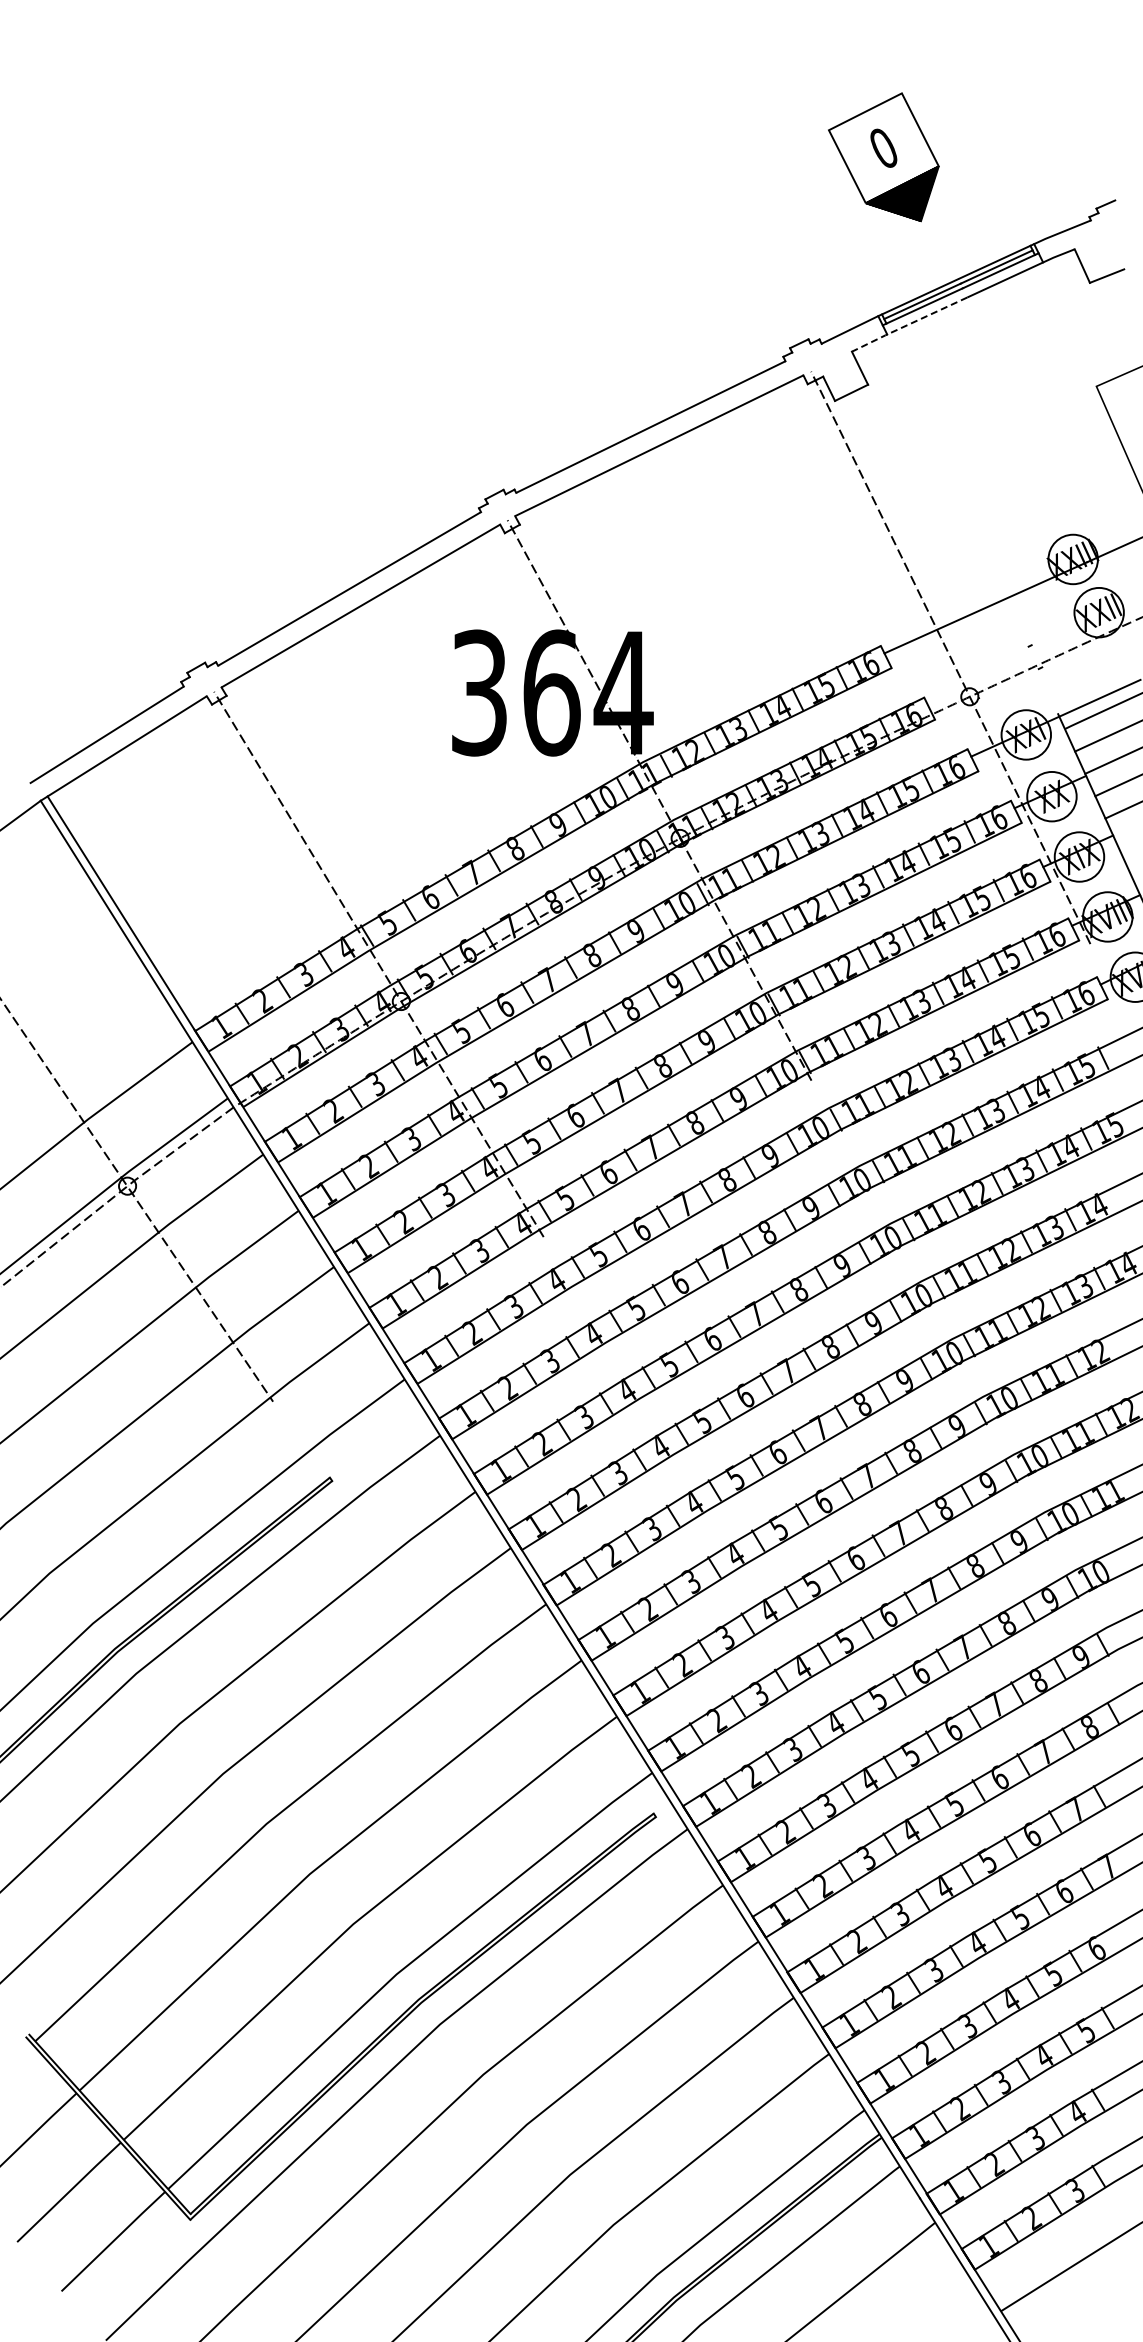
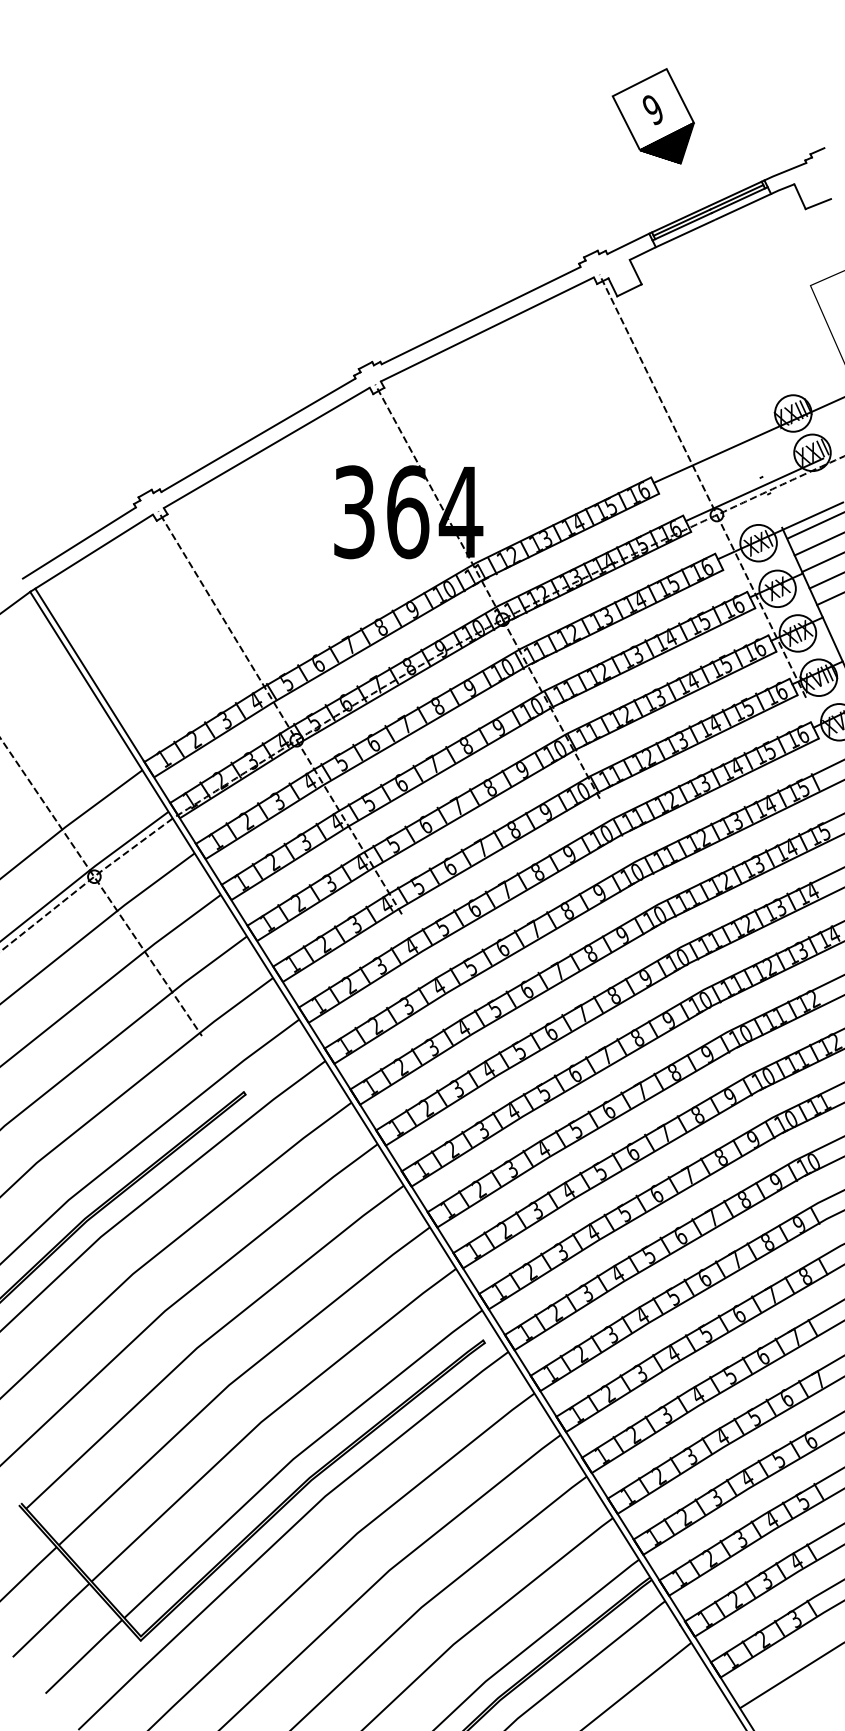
text: (883, 148) -> (653, 109), 0 -> 9
line: (908, 324) -> (671, 239), dashed -> solid
line: (1020, 662) -> (754, 489), added

